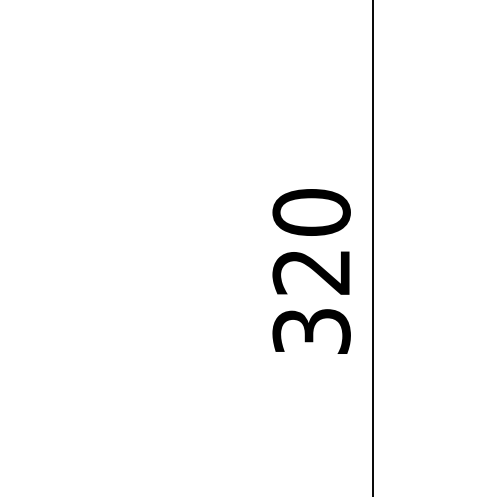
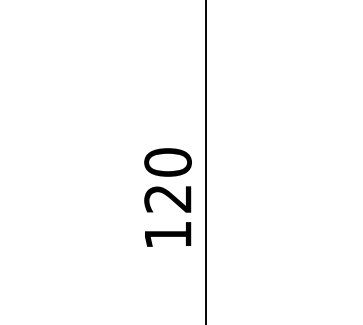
text: (310, 330) -> (167, 234), 320 -> 120

